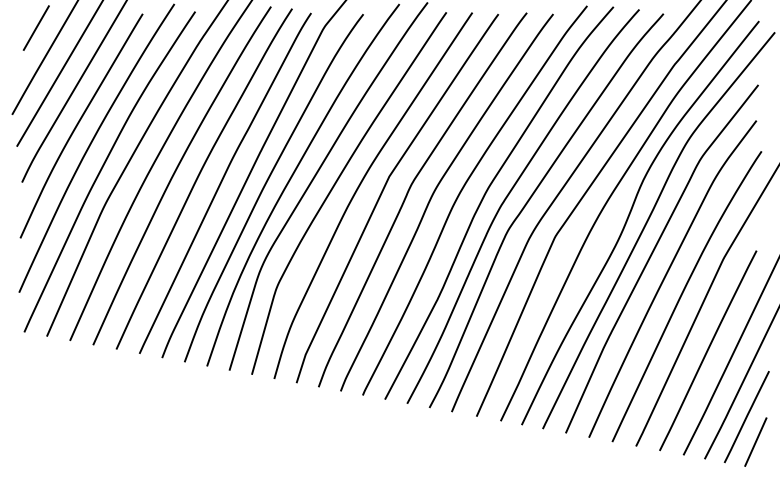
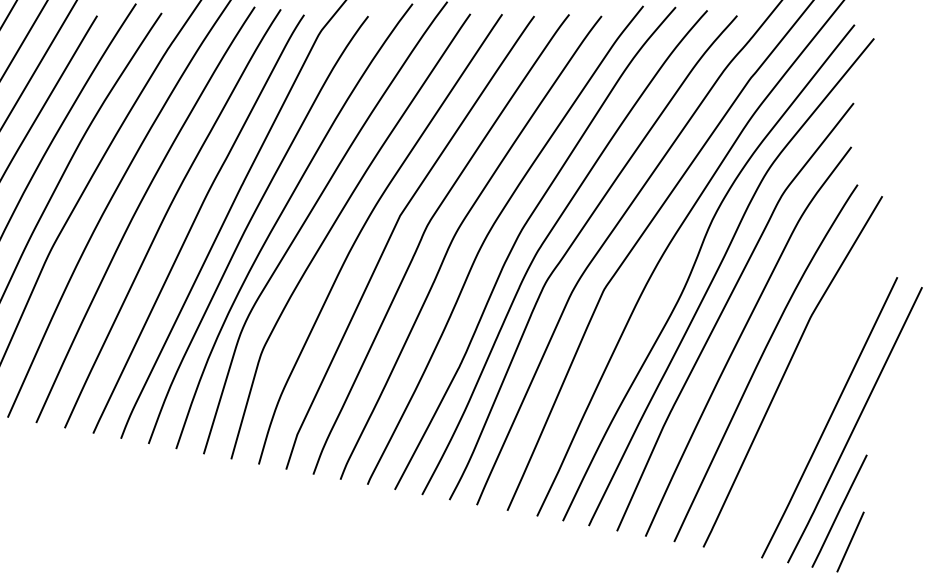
line: (708, 350) -> (792, 429), removed

